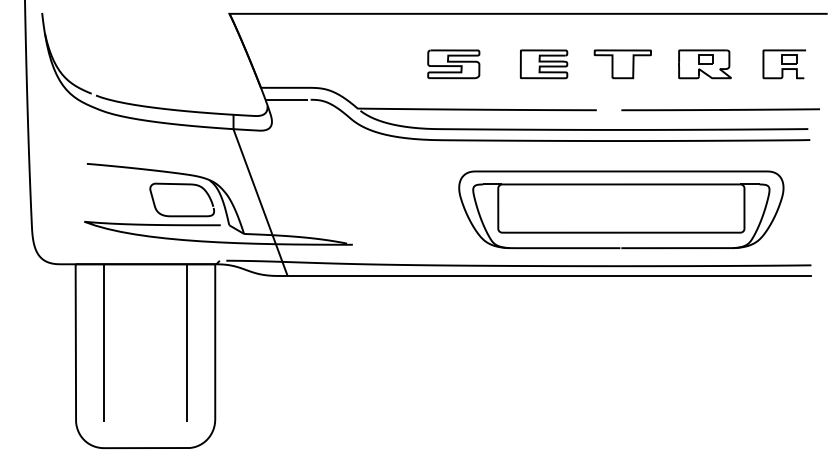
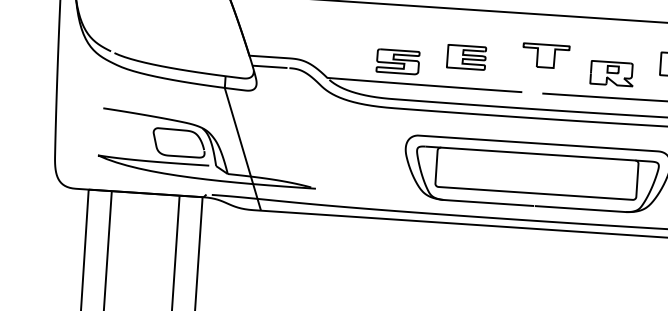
part: (704, 64) -> (611, 73), moved
curve: (453, 65) -> (397, 62), moved
curve: (543, 65) -> (466, 58), moved

